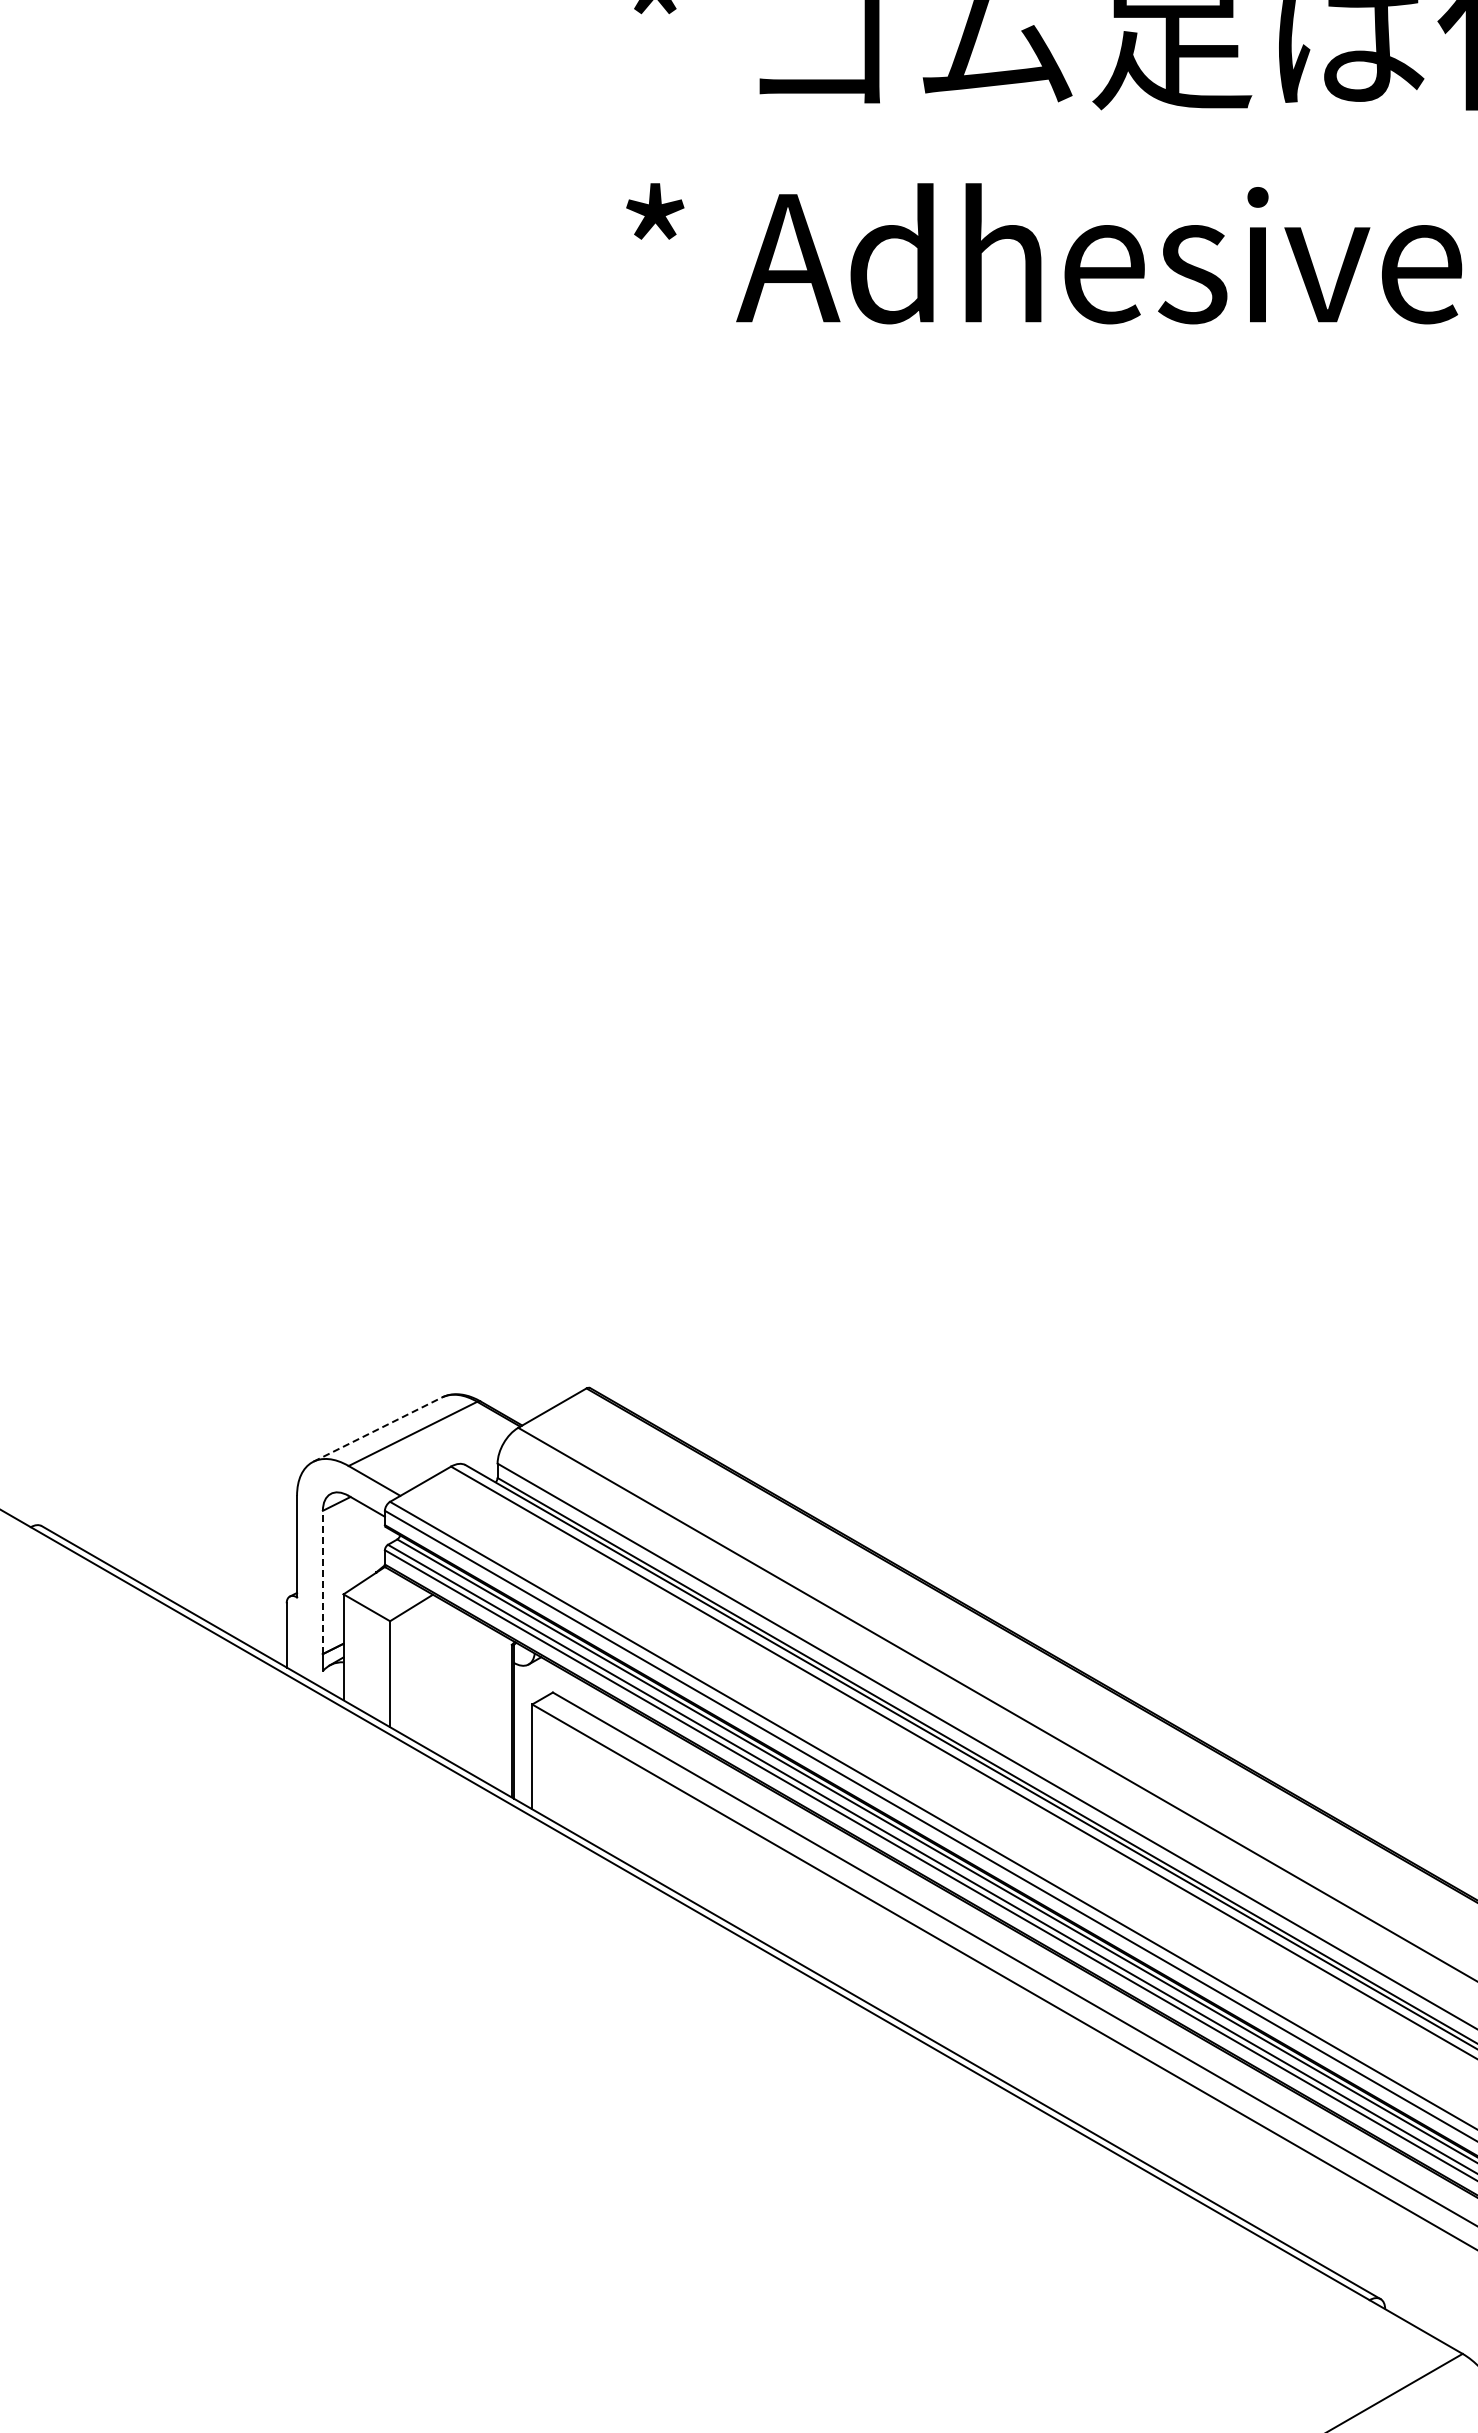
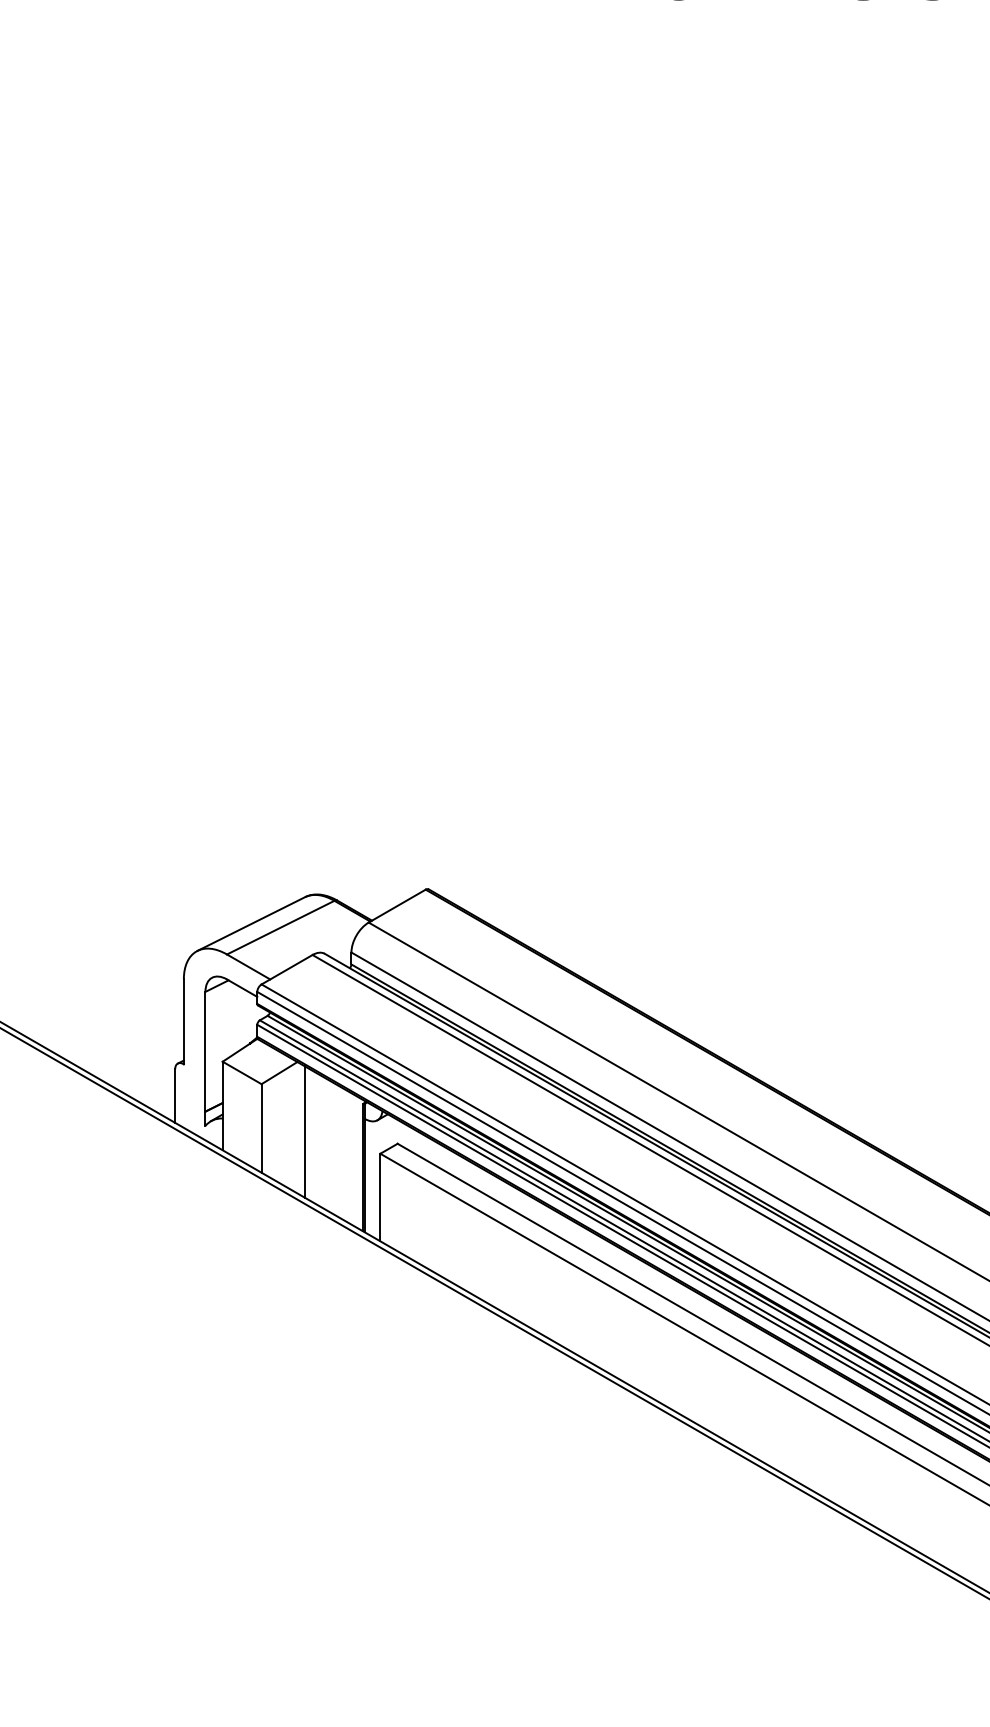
line: (377, 1429) -> (251, 923), dashed -> solid
line: (322, 1582) -> (205, 1051), dashed -> solid
line: (441, 1678) -> (304, 1132), added

